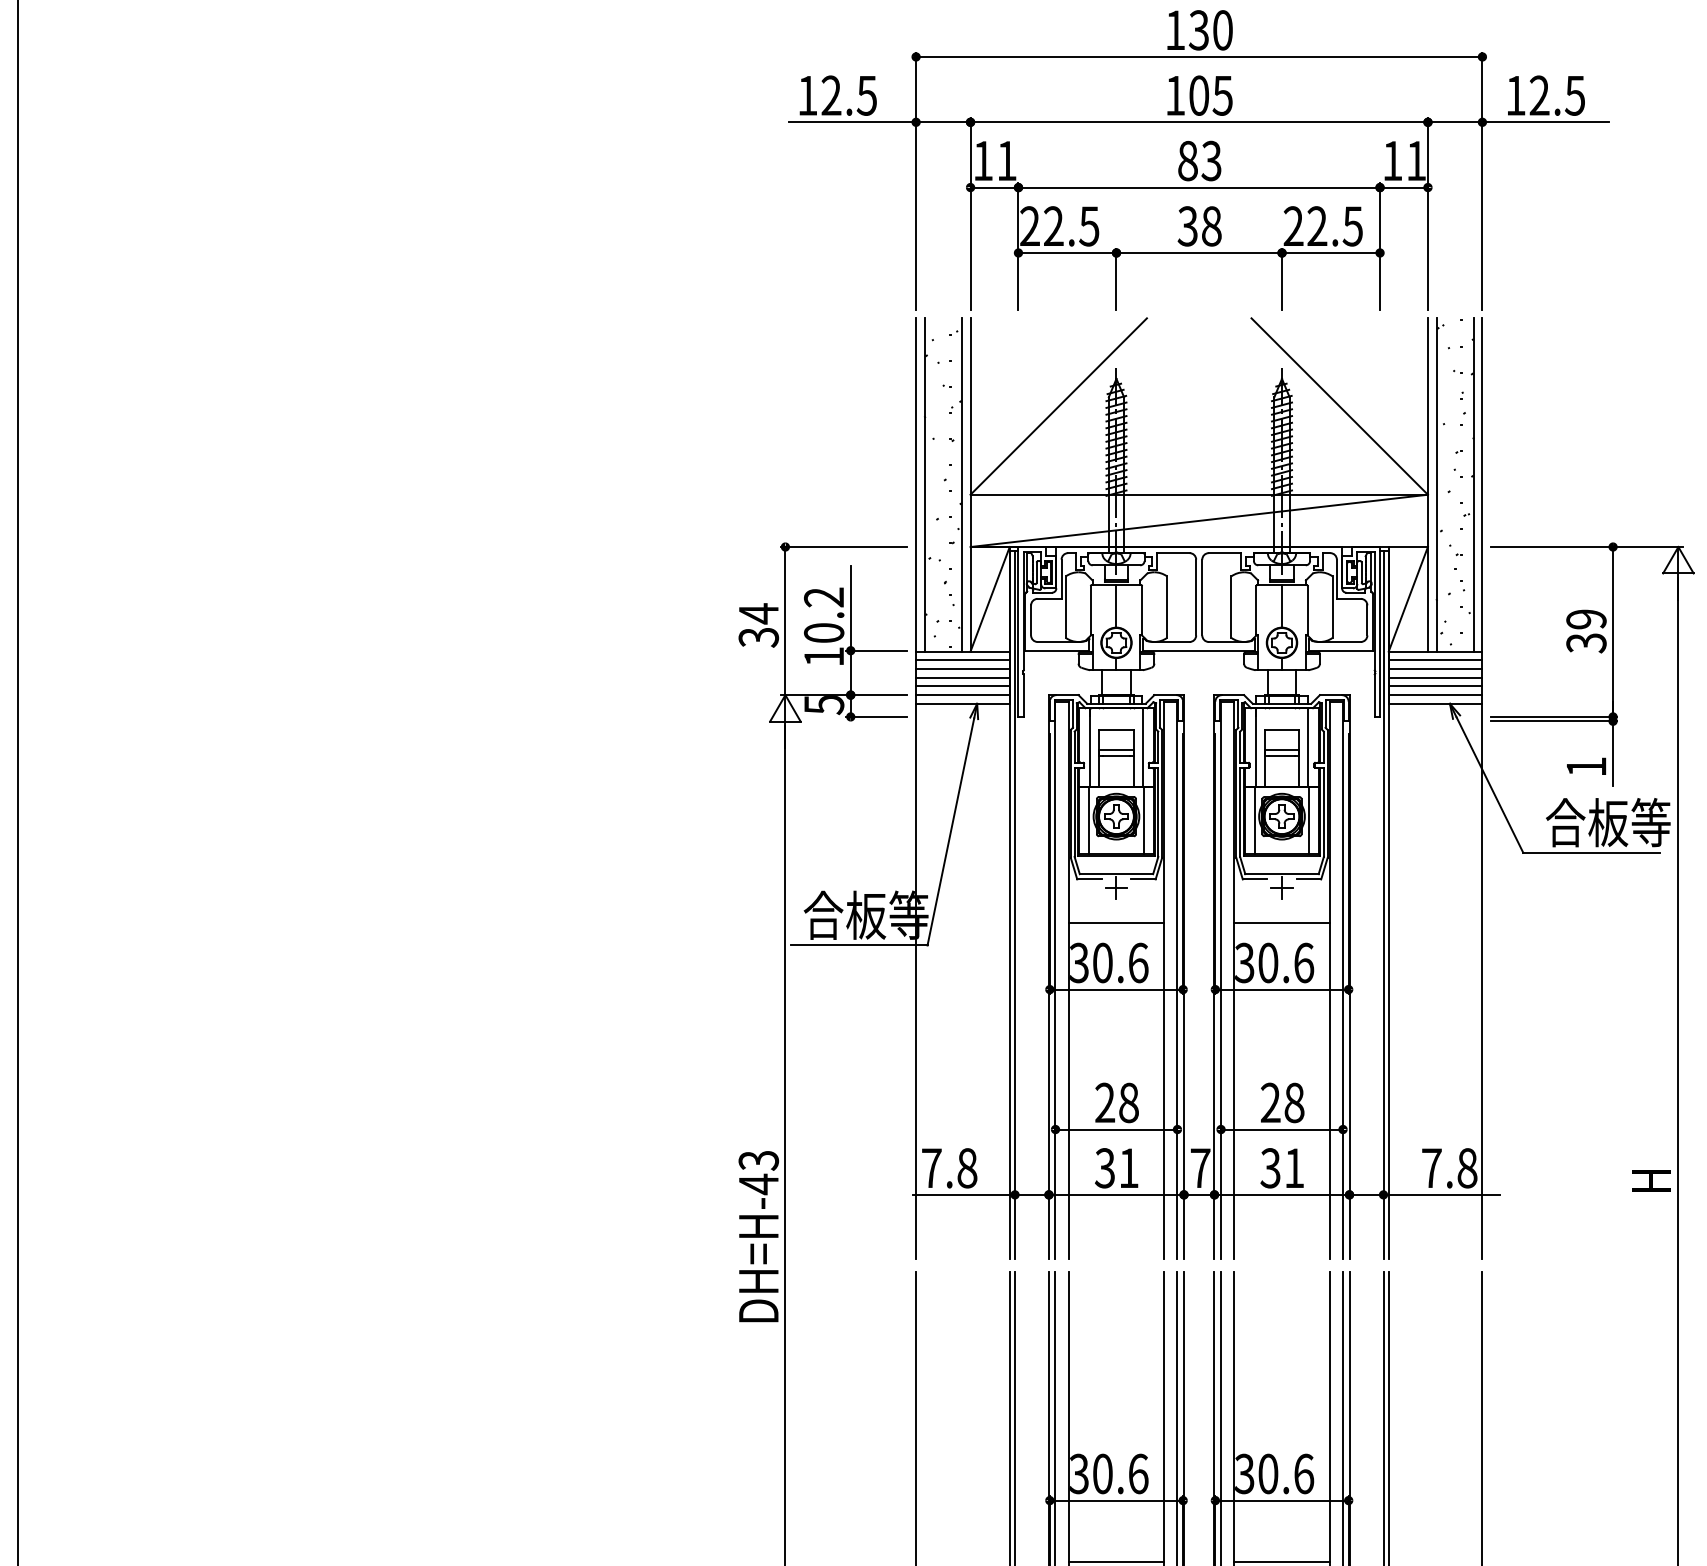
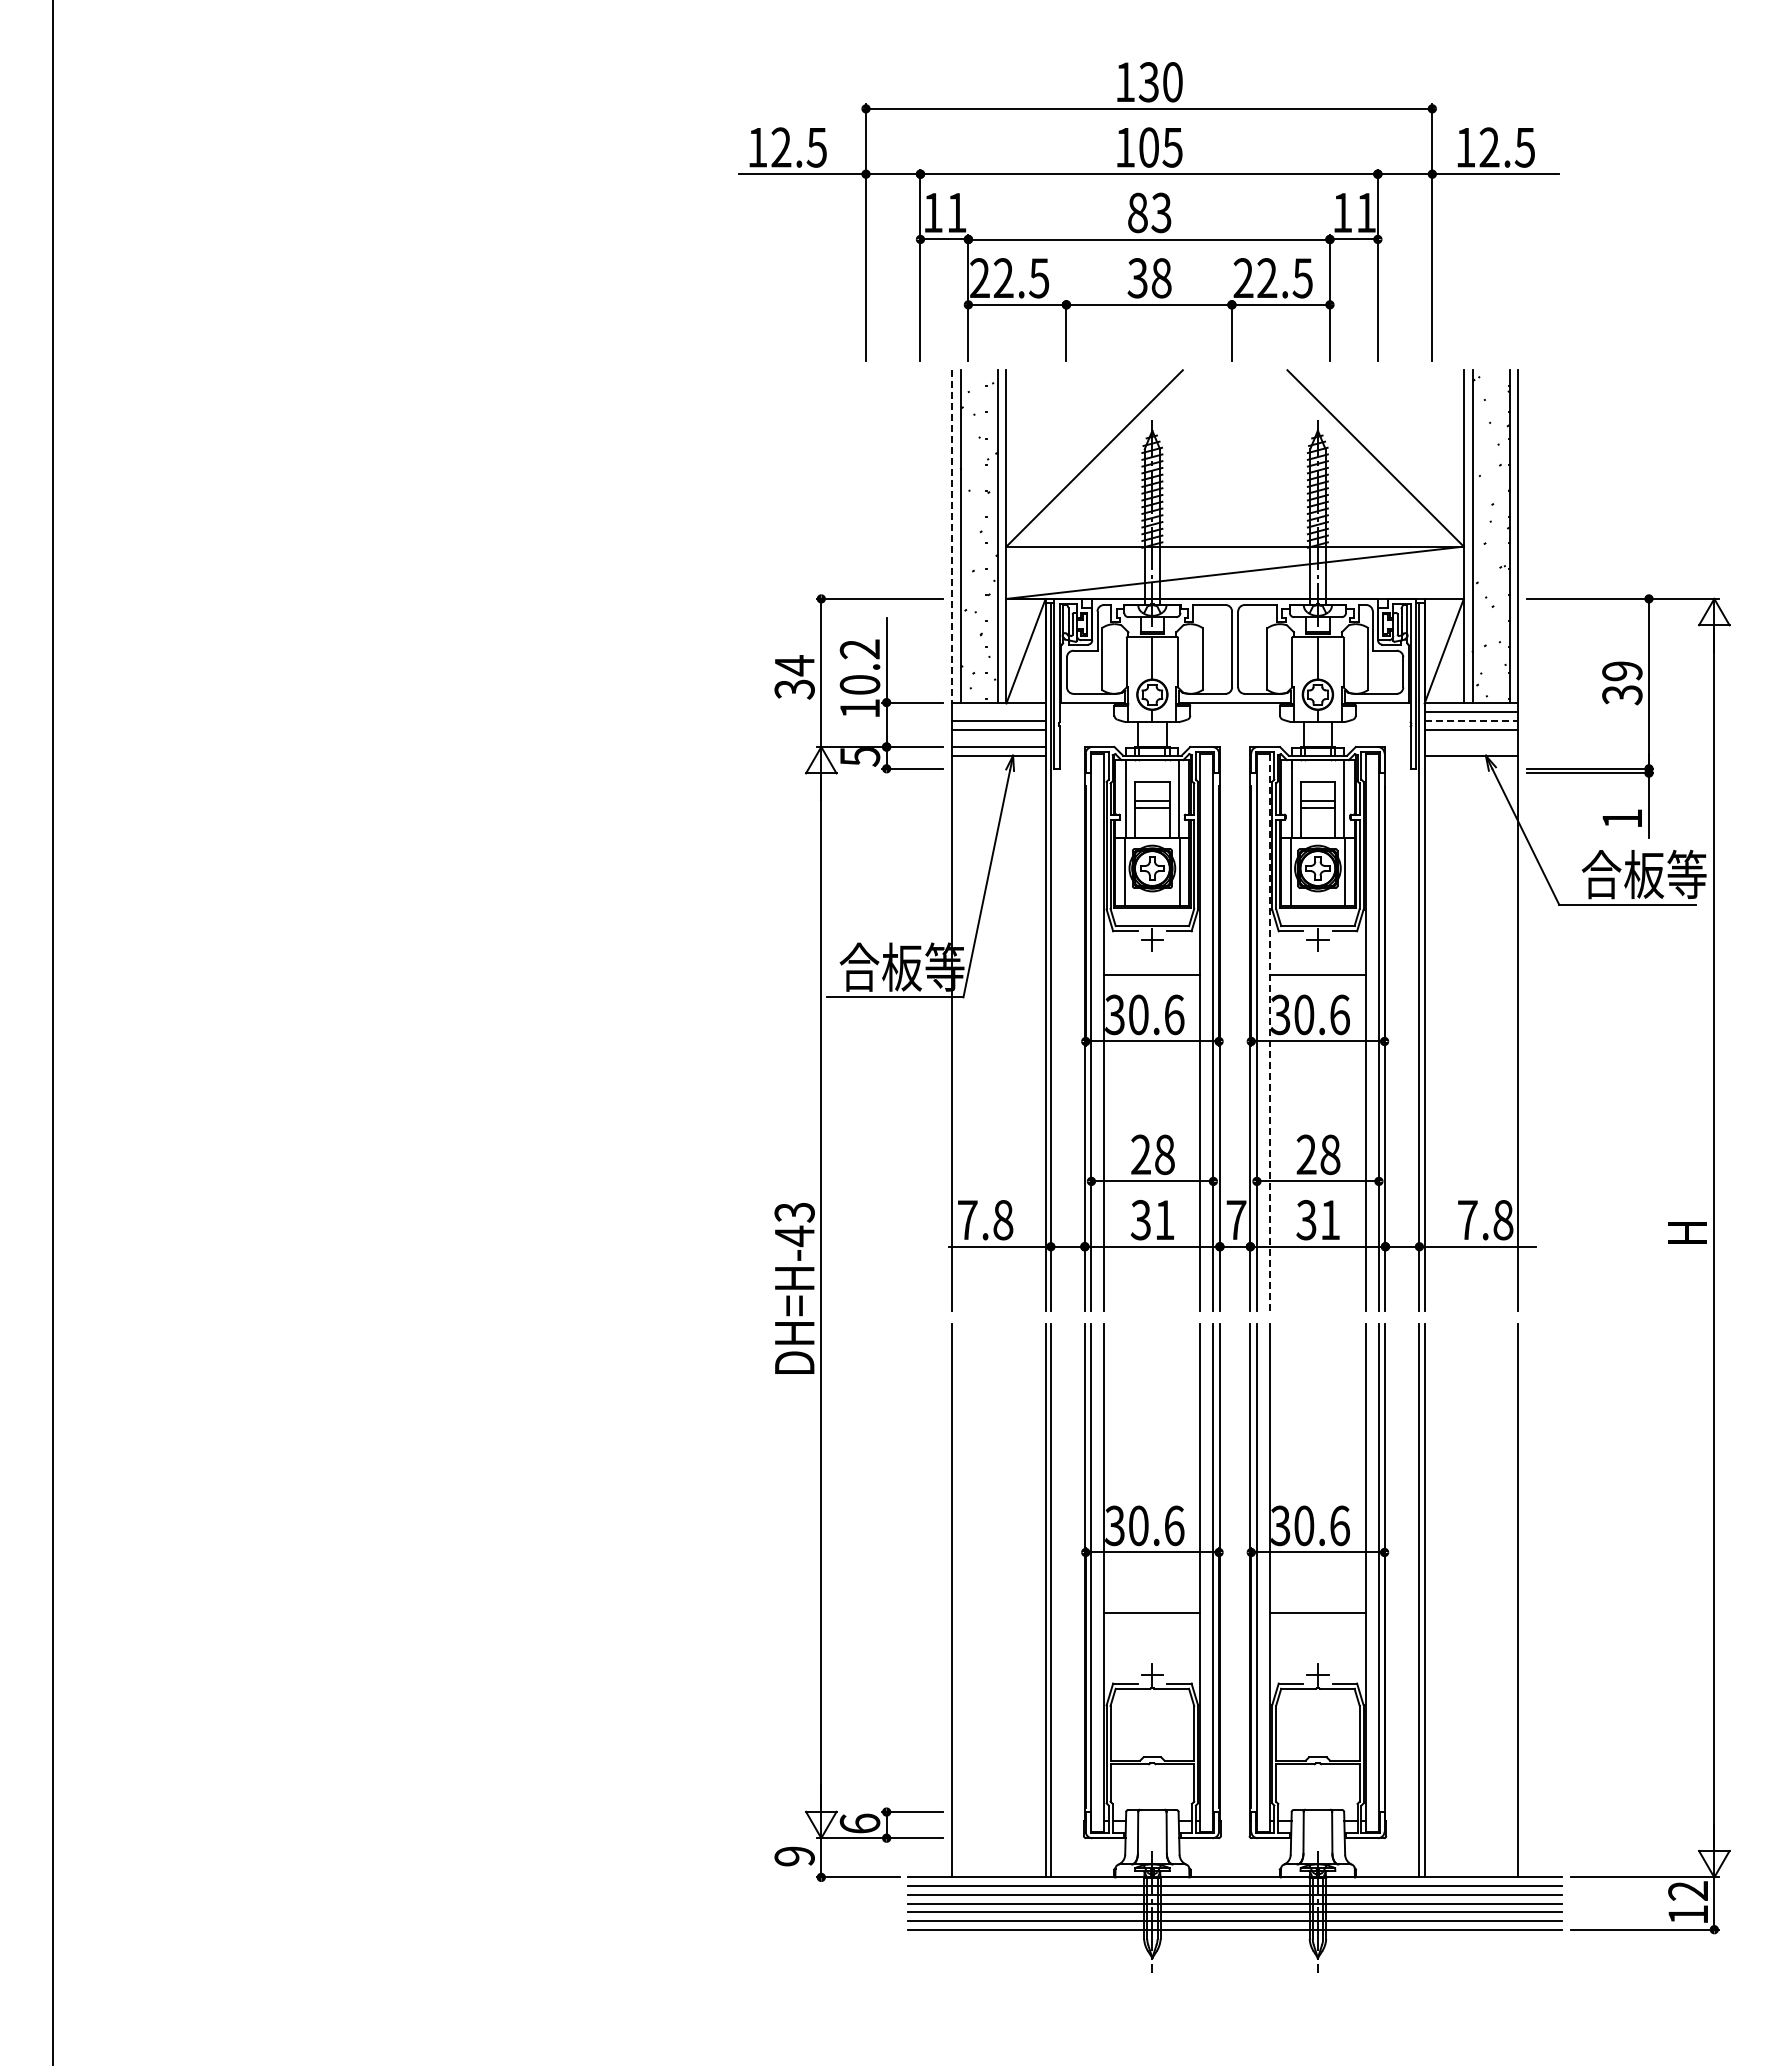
part: (1198, 159) -> (1148, 211), moved
line: (916, 484) -> (952, 536), solid -> dashed
line: (962, 660) -> (998, 712), removed
line: (1435, 668) -> (1471, 720), solid -> dashed
line: (962, 686) -> (998, 738), removed
line: (1435, 686) -> (1471, 738), removed
line: (1435, 695) -> (1471, 747), removed
line: (1234, 980) -> (1270, 1032), solid -> dashed

